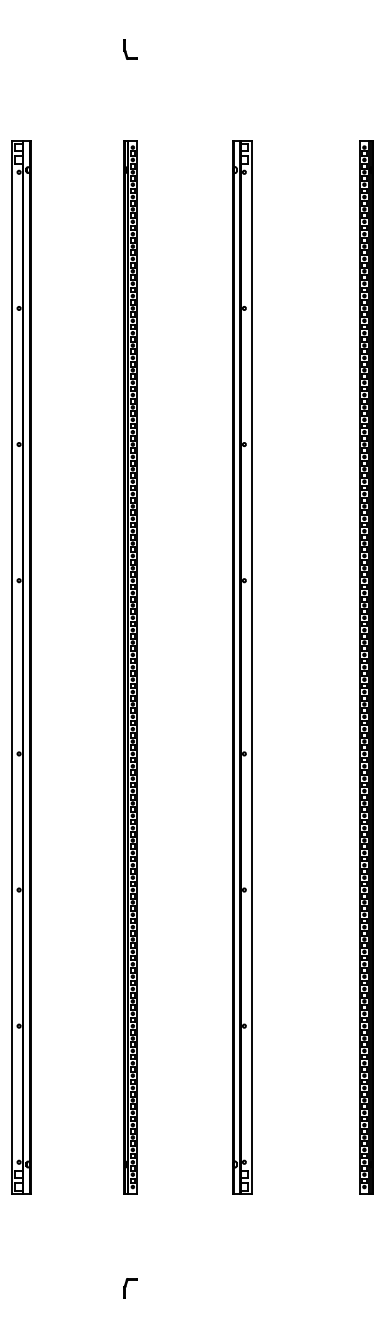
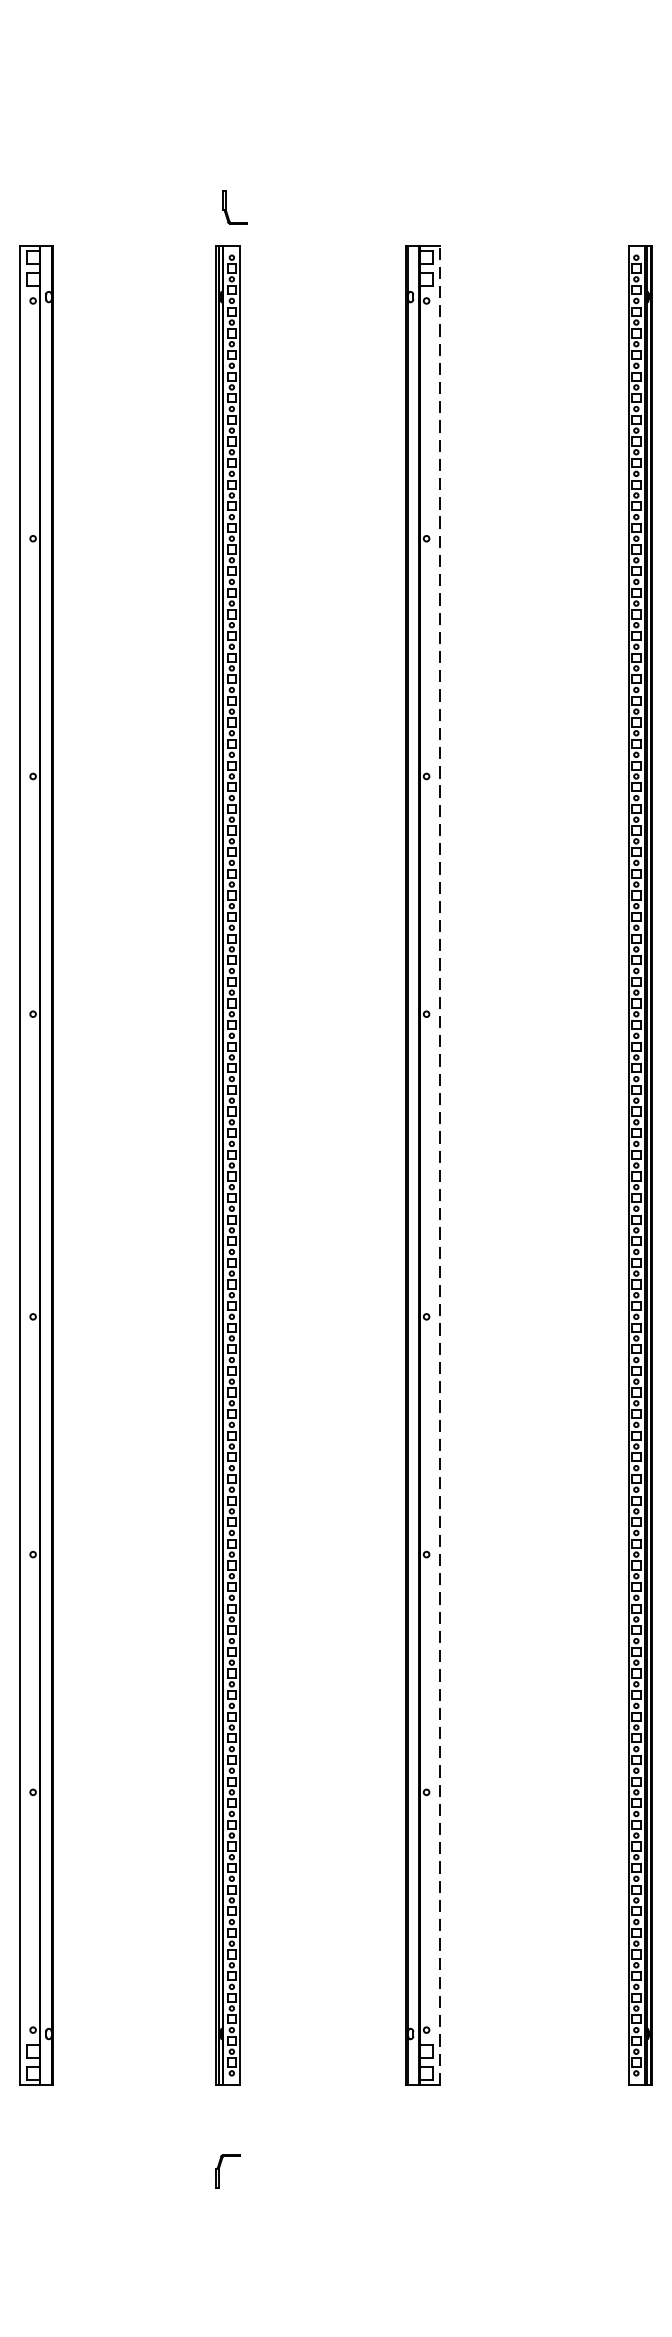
part: (130, 49) -> (234, 206), moved
line: (251, 666) -> (439, 1164), solid -> dashed
part: (130, 1288) -> (227, 2171), moved

